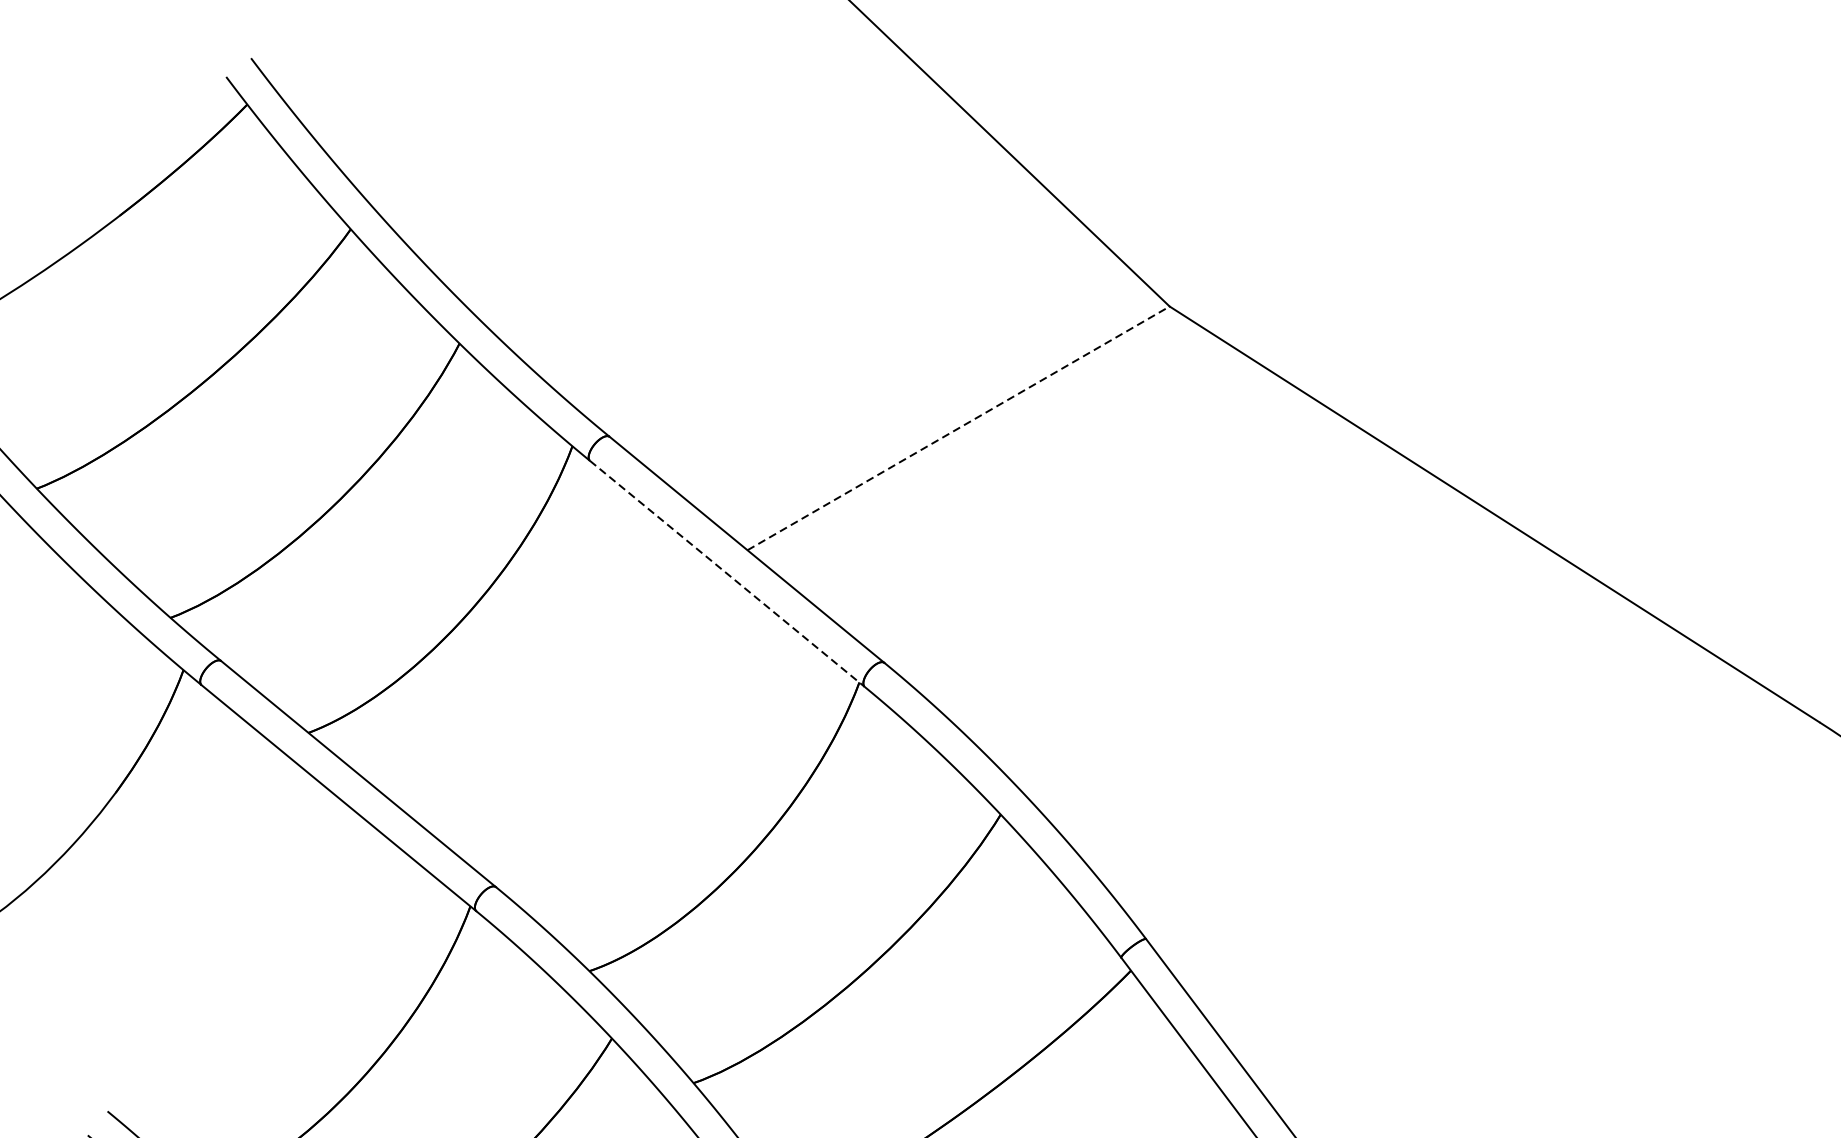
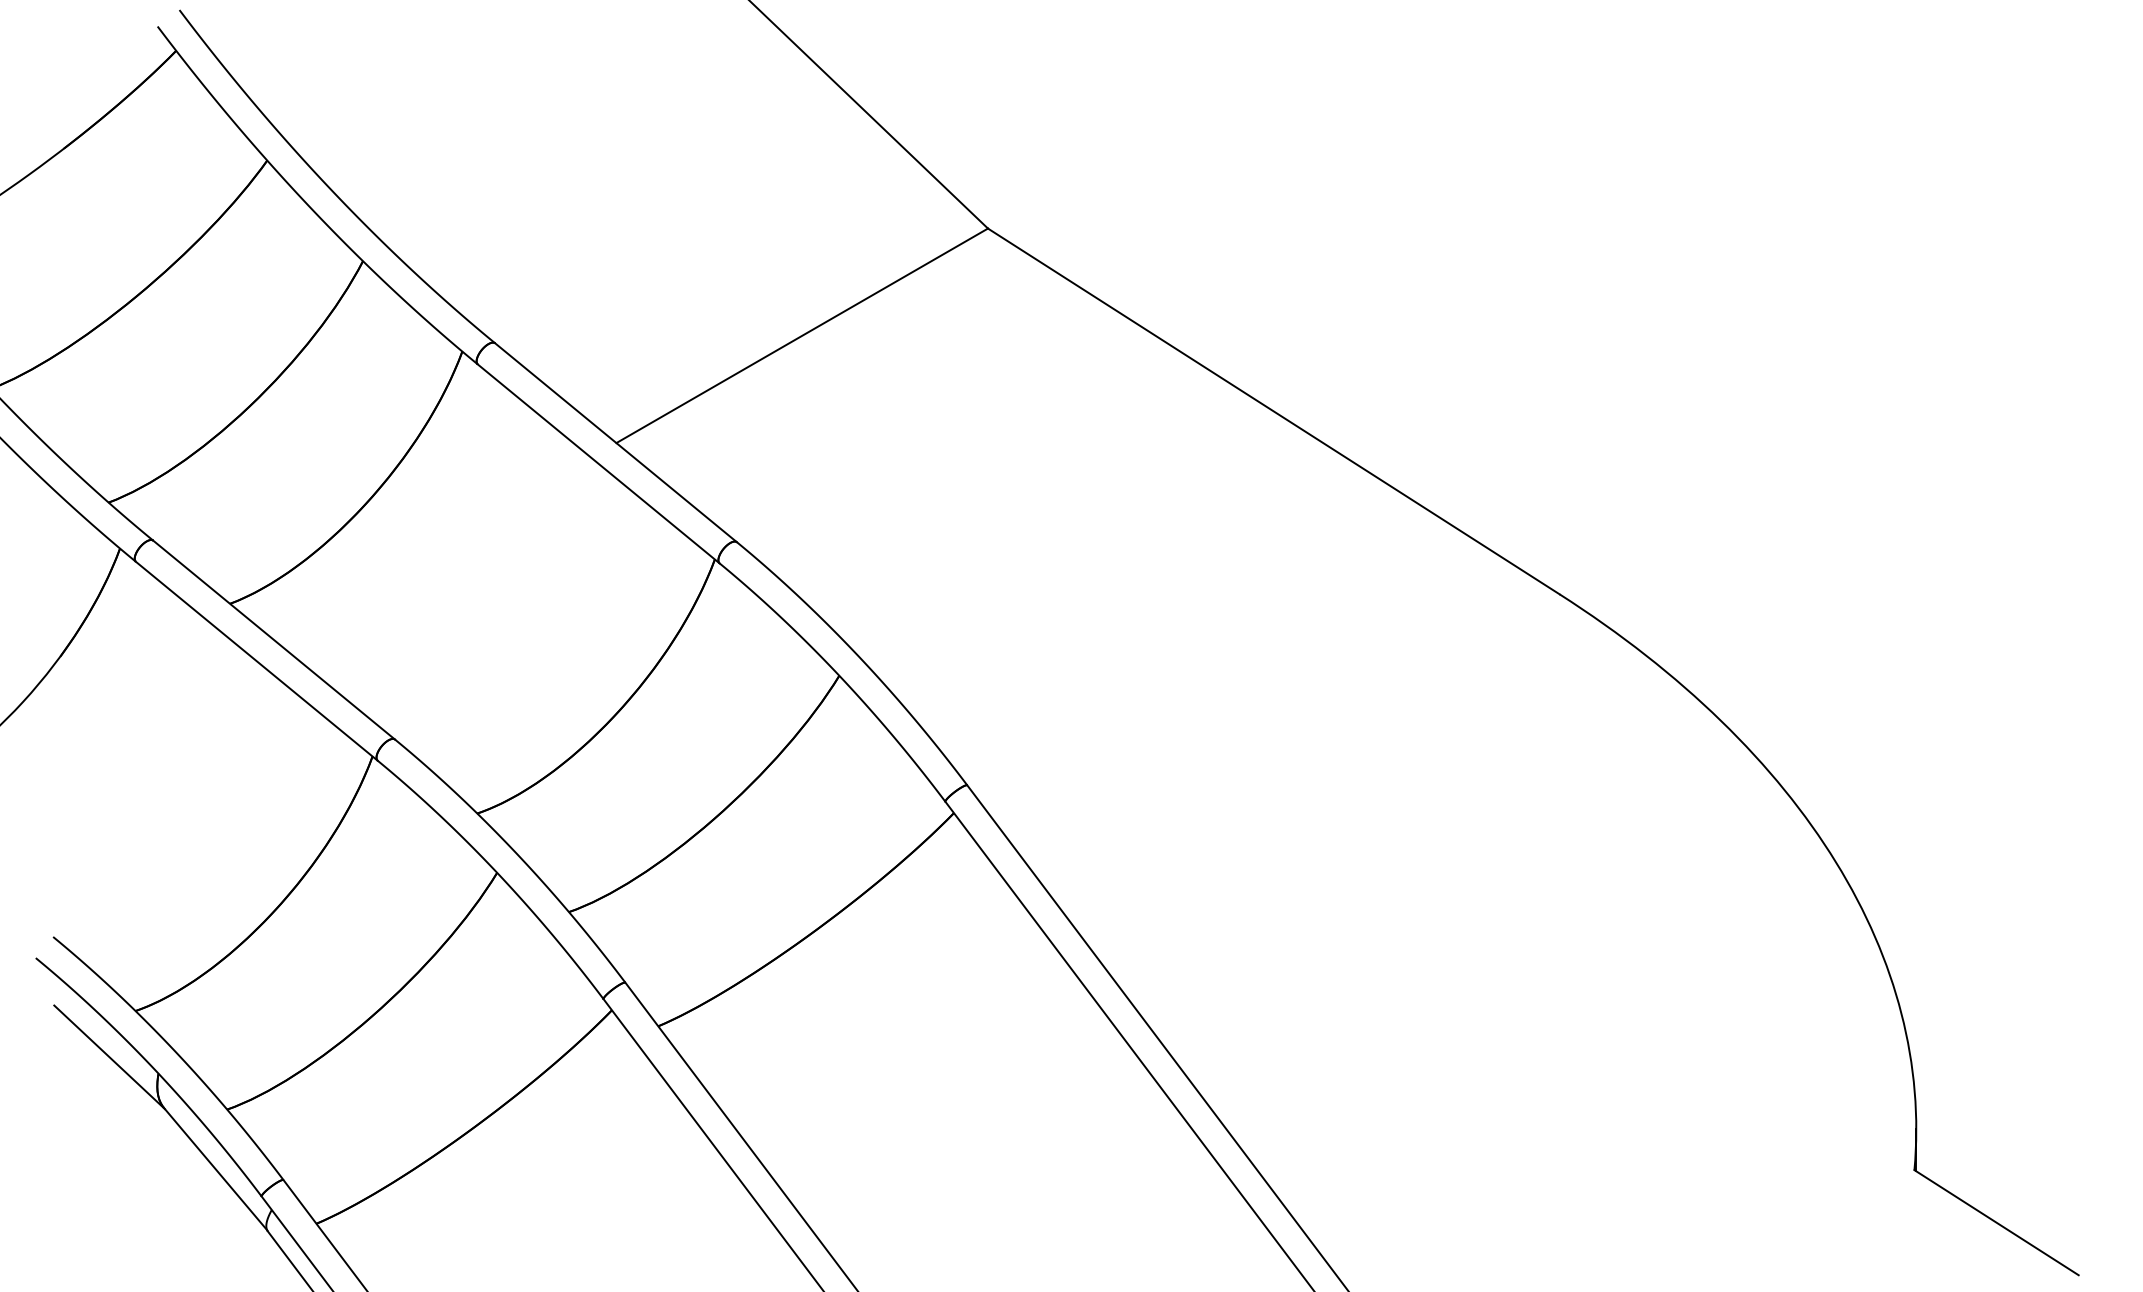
line: (958, 428) -> (802, 335), dashed -> solid
line: (727, 573) -> (598, 463), dashed -> solid

